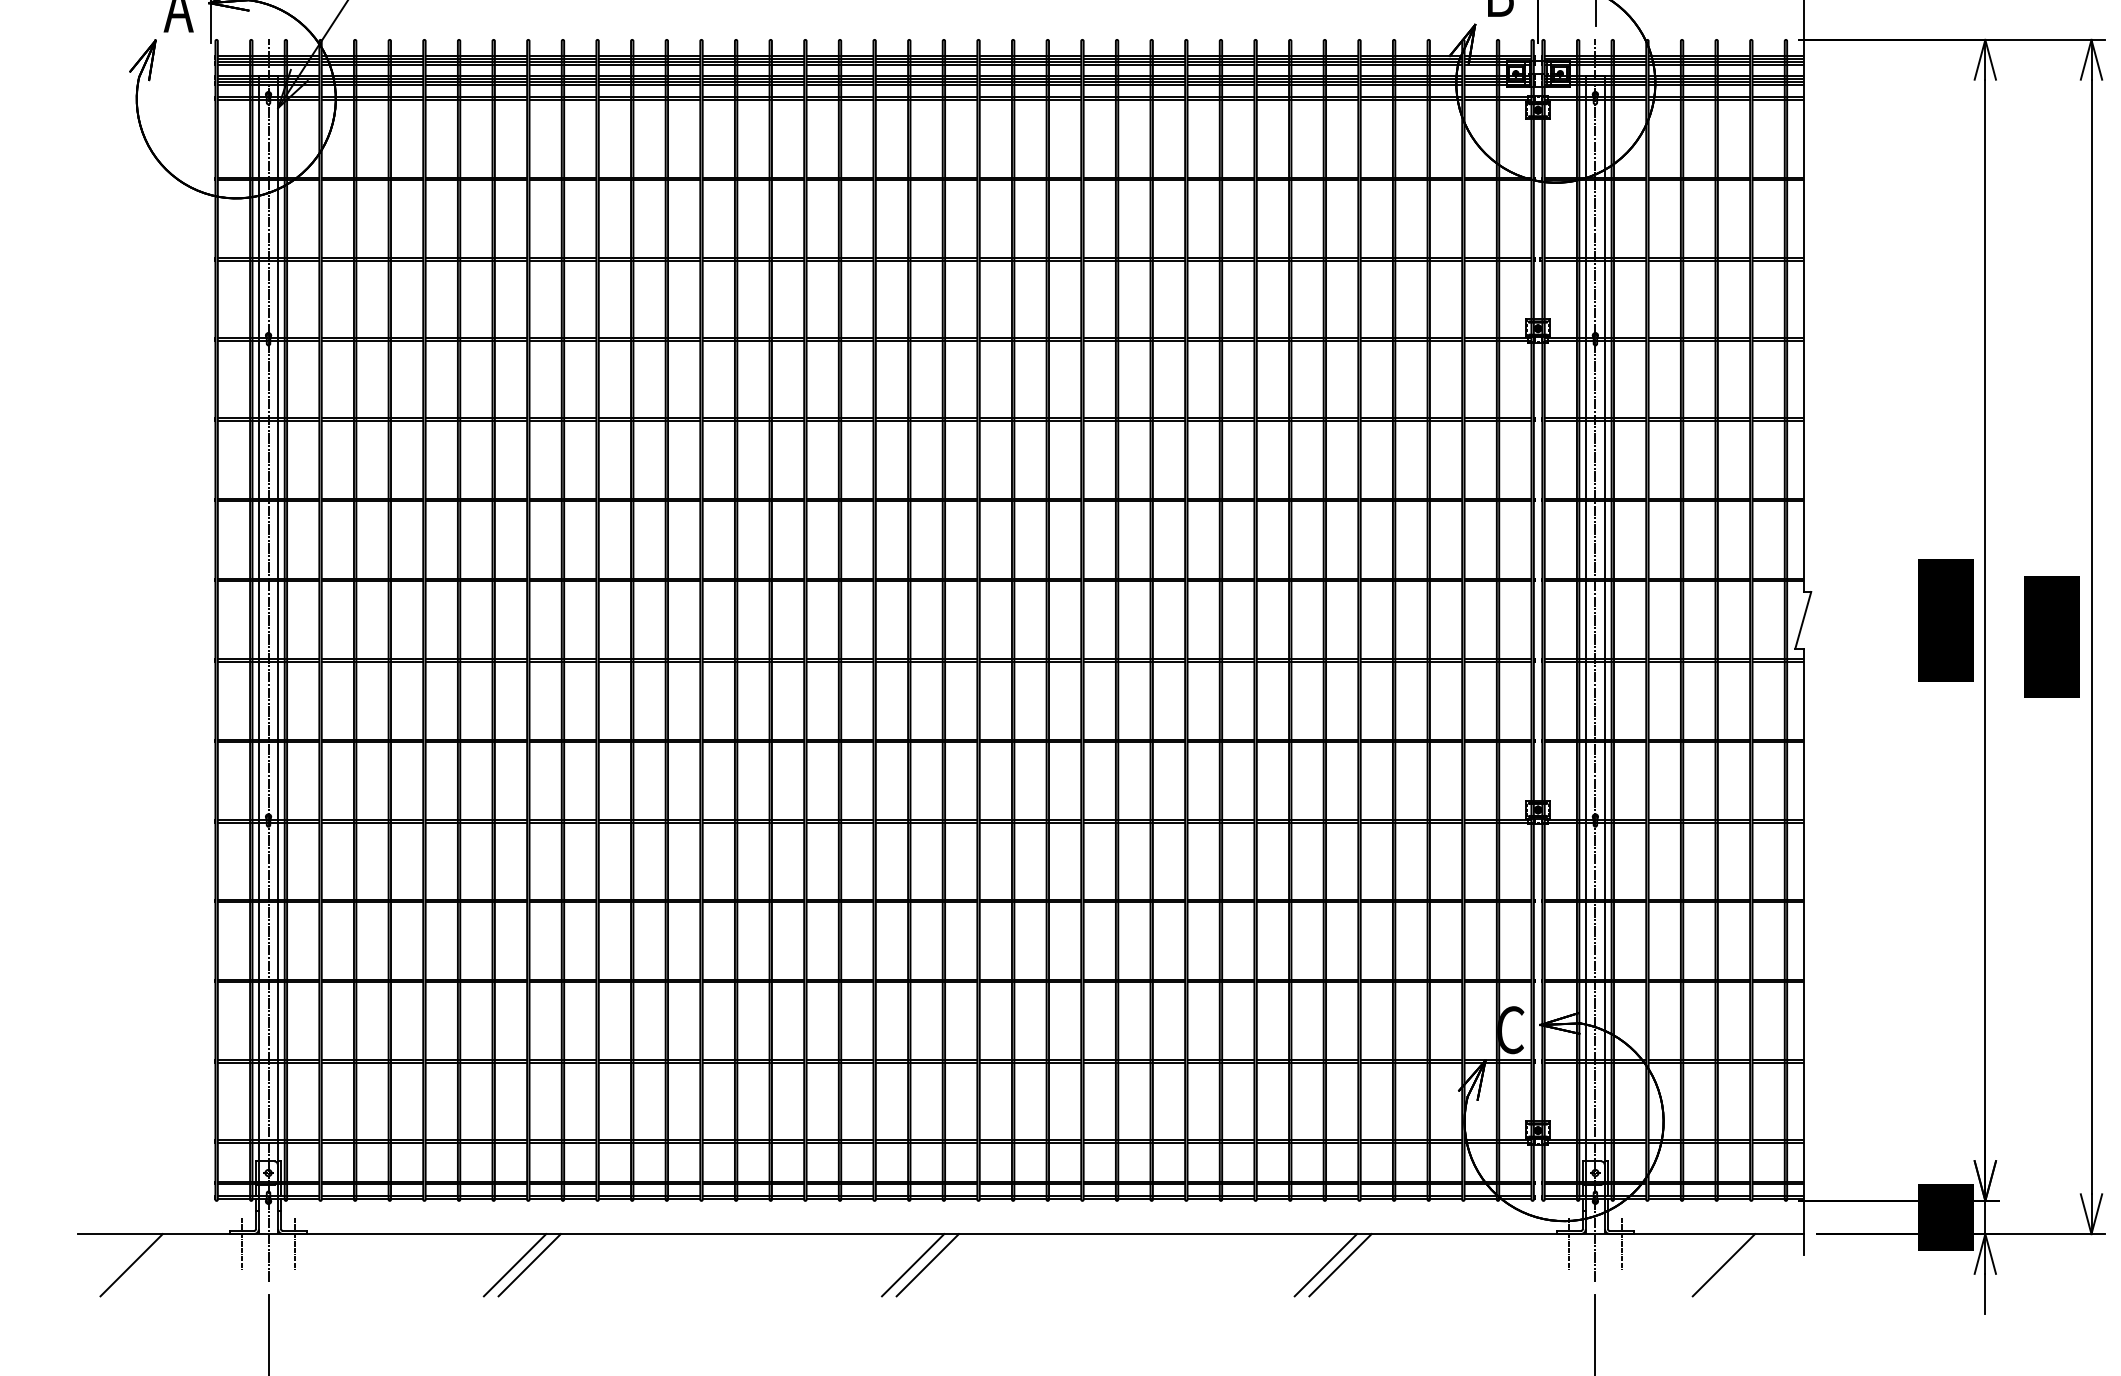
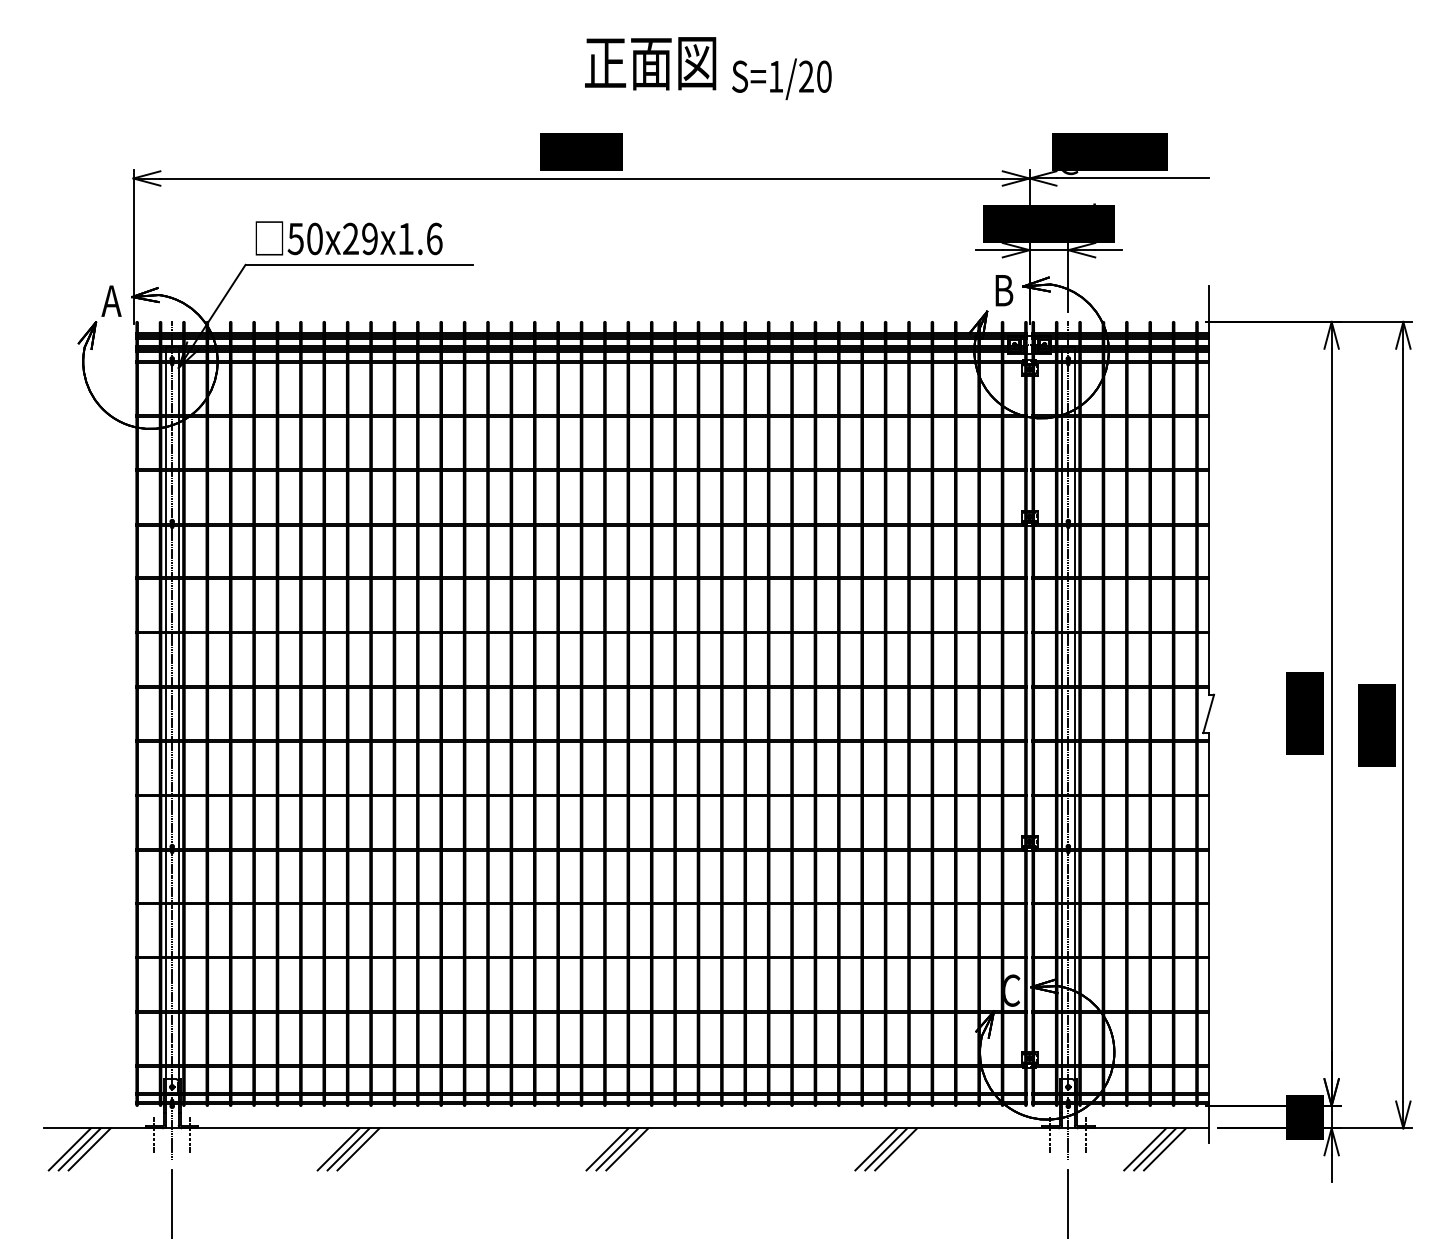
line: (116, 1265) -> (69, 1149), added
line: (146, 1265) -> (89, 1149), added
line: (544, 1265) -> (358, 1149), added
line: (942, 1265) -> (627, 1149), added
line: (1311, 1265) -> (876, 1149), added
line: (1709, 1265) -> (1145, 1149), added
line: (1737, 1265) -> (1164, 1149), added

